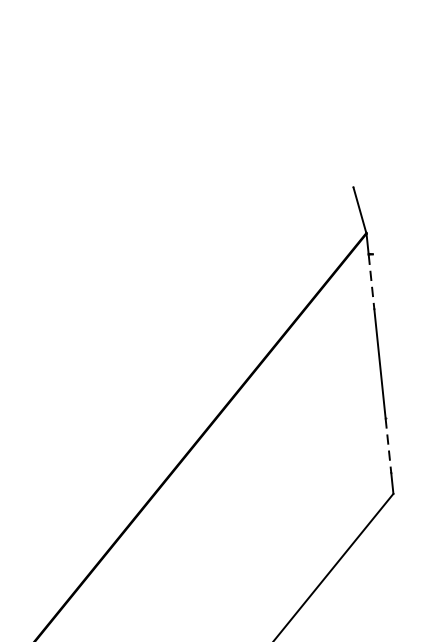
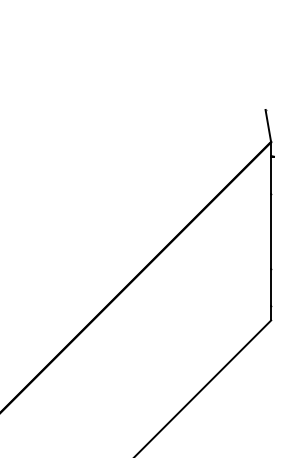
line: (372, 282) -> (271, 175), dashed -> solid
line: (388, 445) -> (271, 287), dashed -> solid

